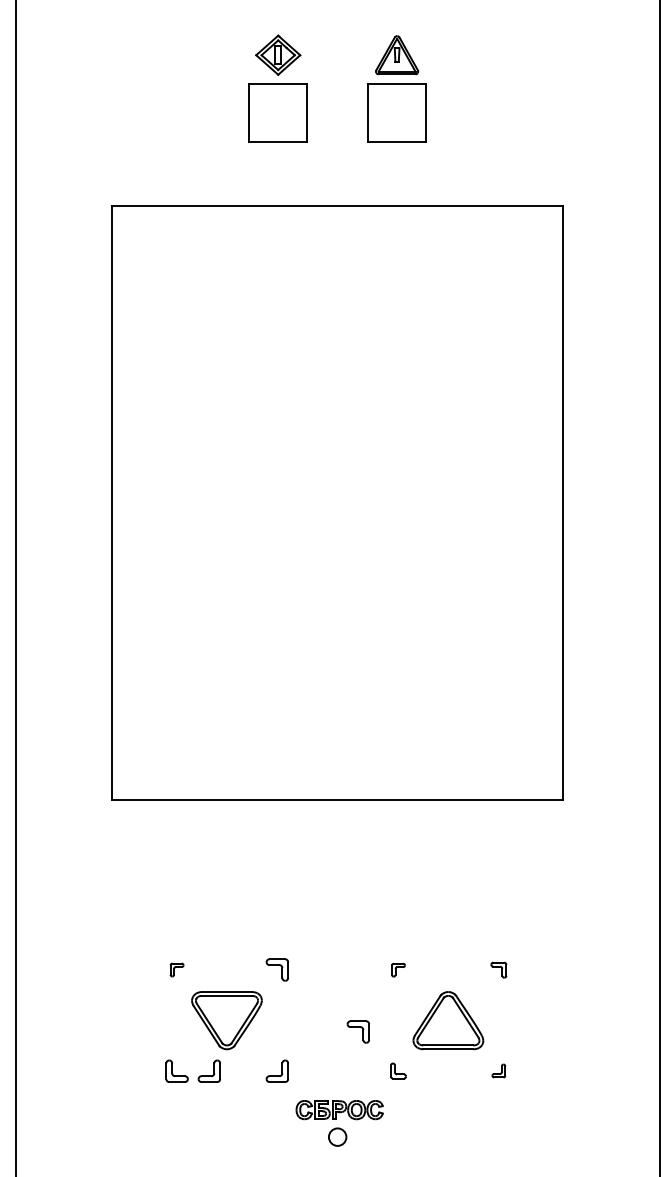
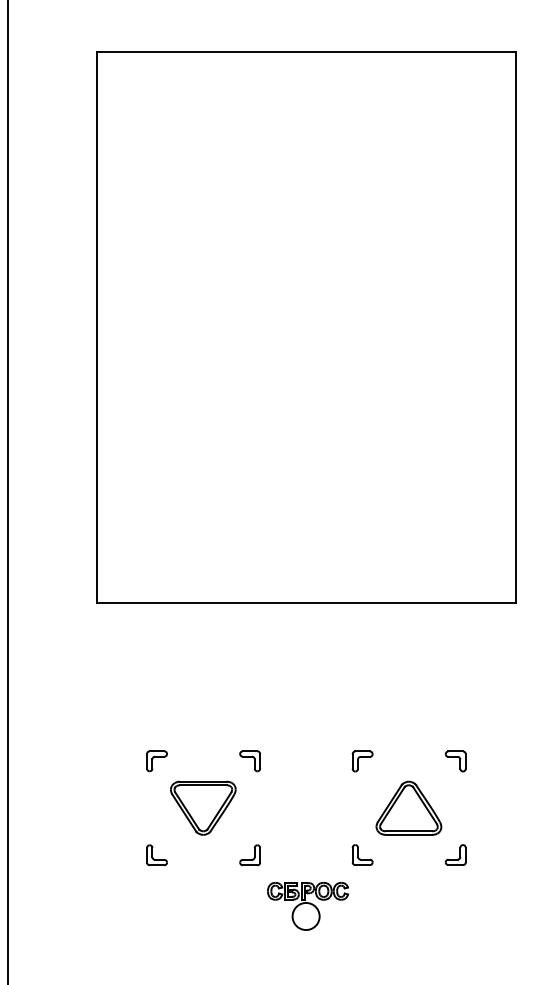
part: (176, 969) -> (156, 760), size x1.67
part: (398, 969) -> (362, 760), size x1.67
part: (498, 969) -> (455, 760), size x1.43
part: (357, 1031) -> (324, 818), removed
part: (208, 1070) -> (186, 854), removed
part: (398, 1070) -> (362, 854), size x1.43
part: (498, 1070) -> (455, 854), size x1.67
circle: (337, 1136) -> (305, 915), size x1.67

